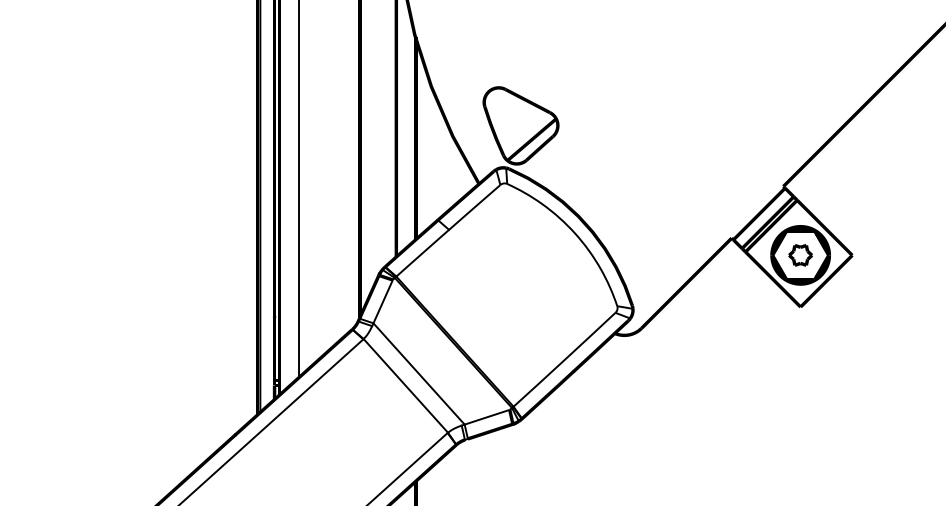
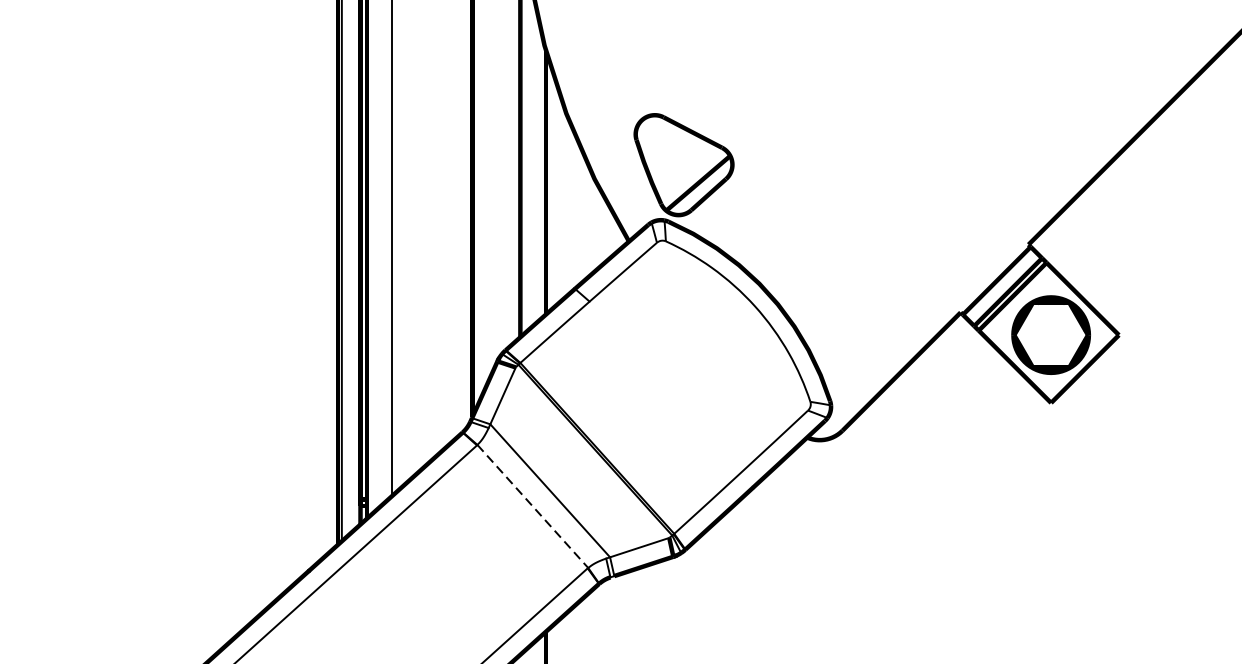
part: (800, 255) -> (1050, 335), removed
line: (406, 386) -> (533, 507), solid -> dashed

